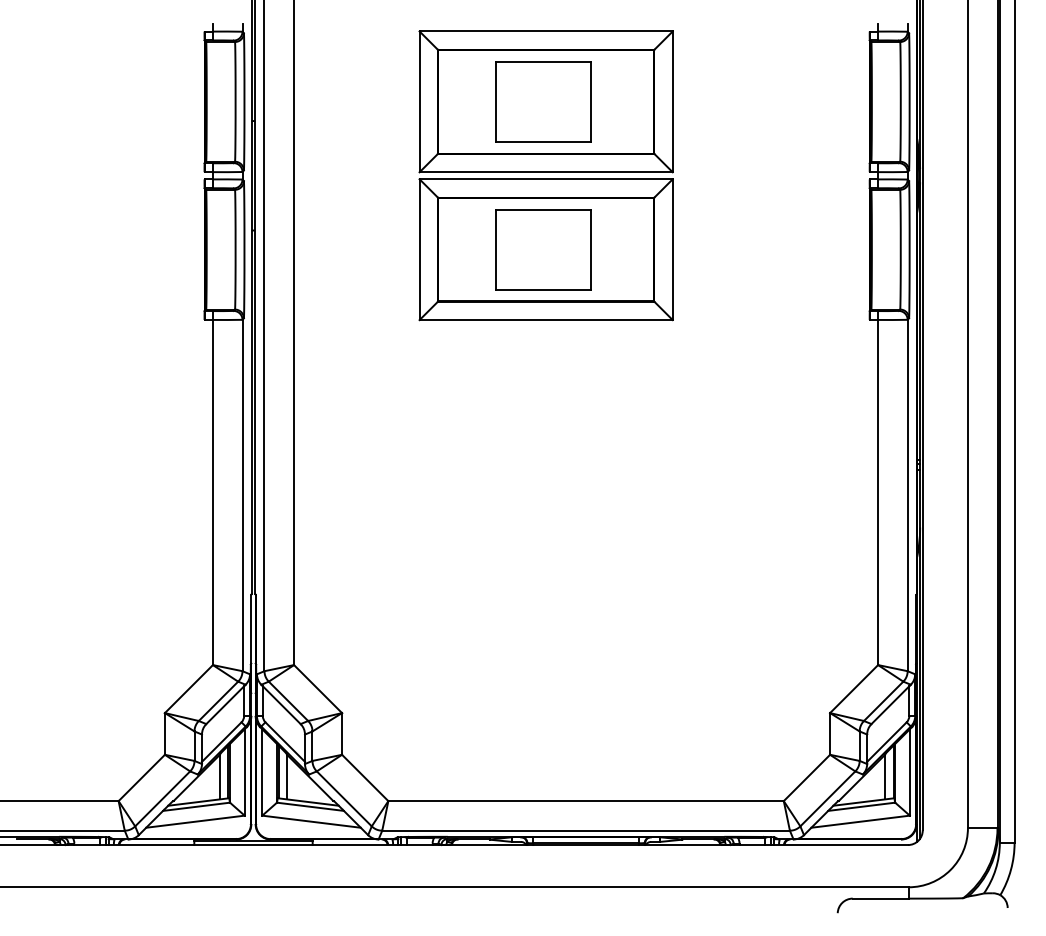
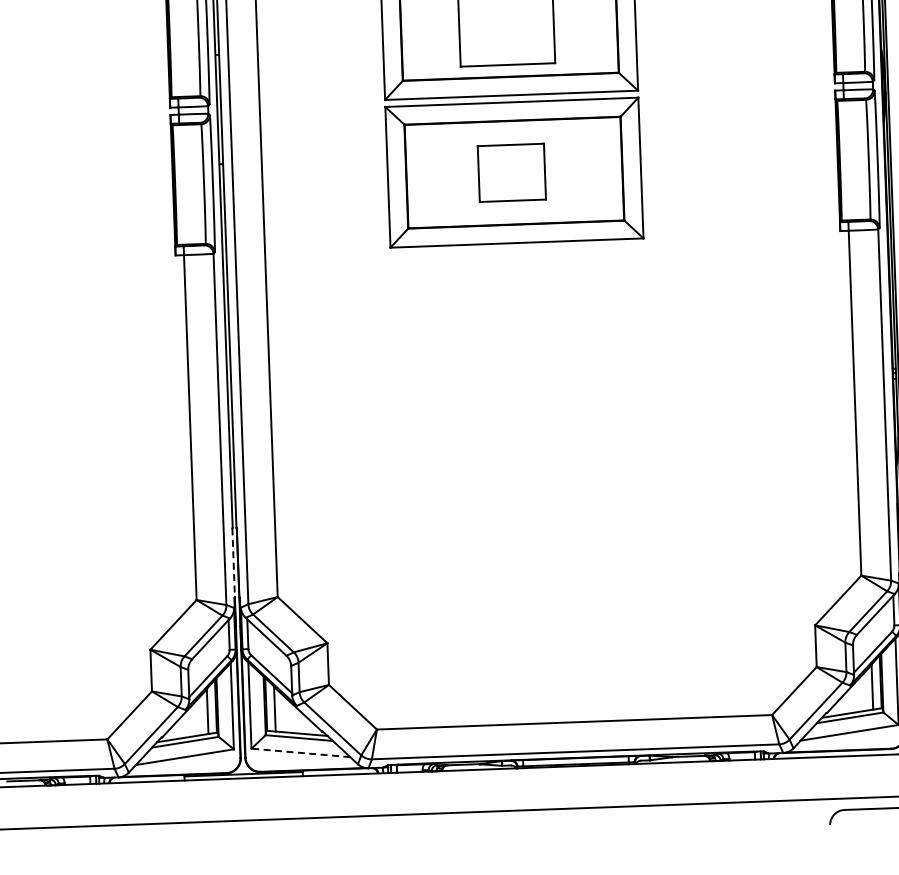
part: (543, 249) -> (511, 172), size x0.7
line: (251, 629) -> (233, 563), solid -> dashed
line: (311, 821) -> (300, 752), solid -> dashed

